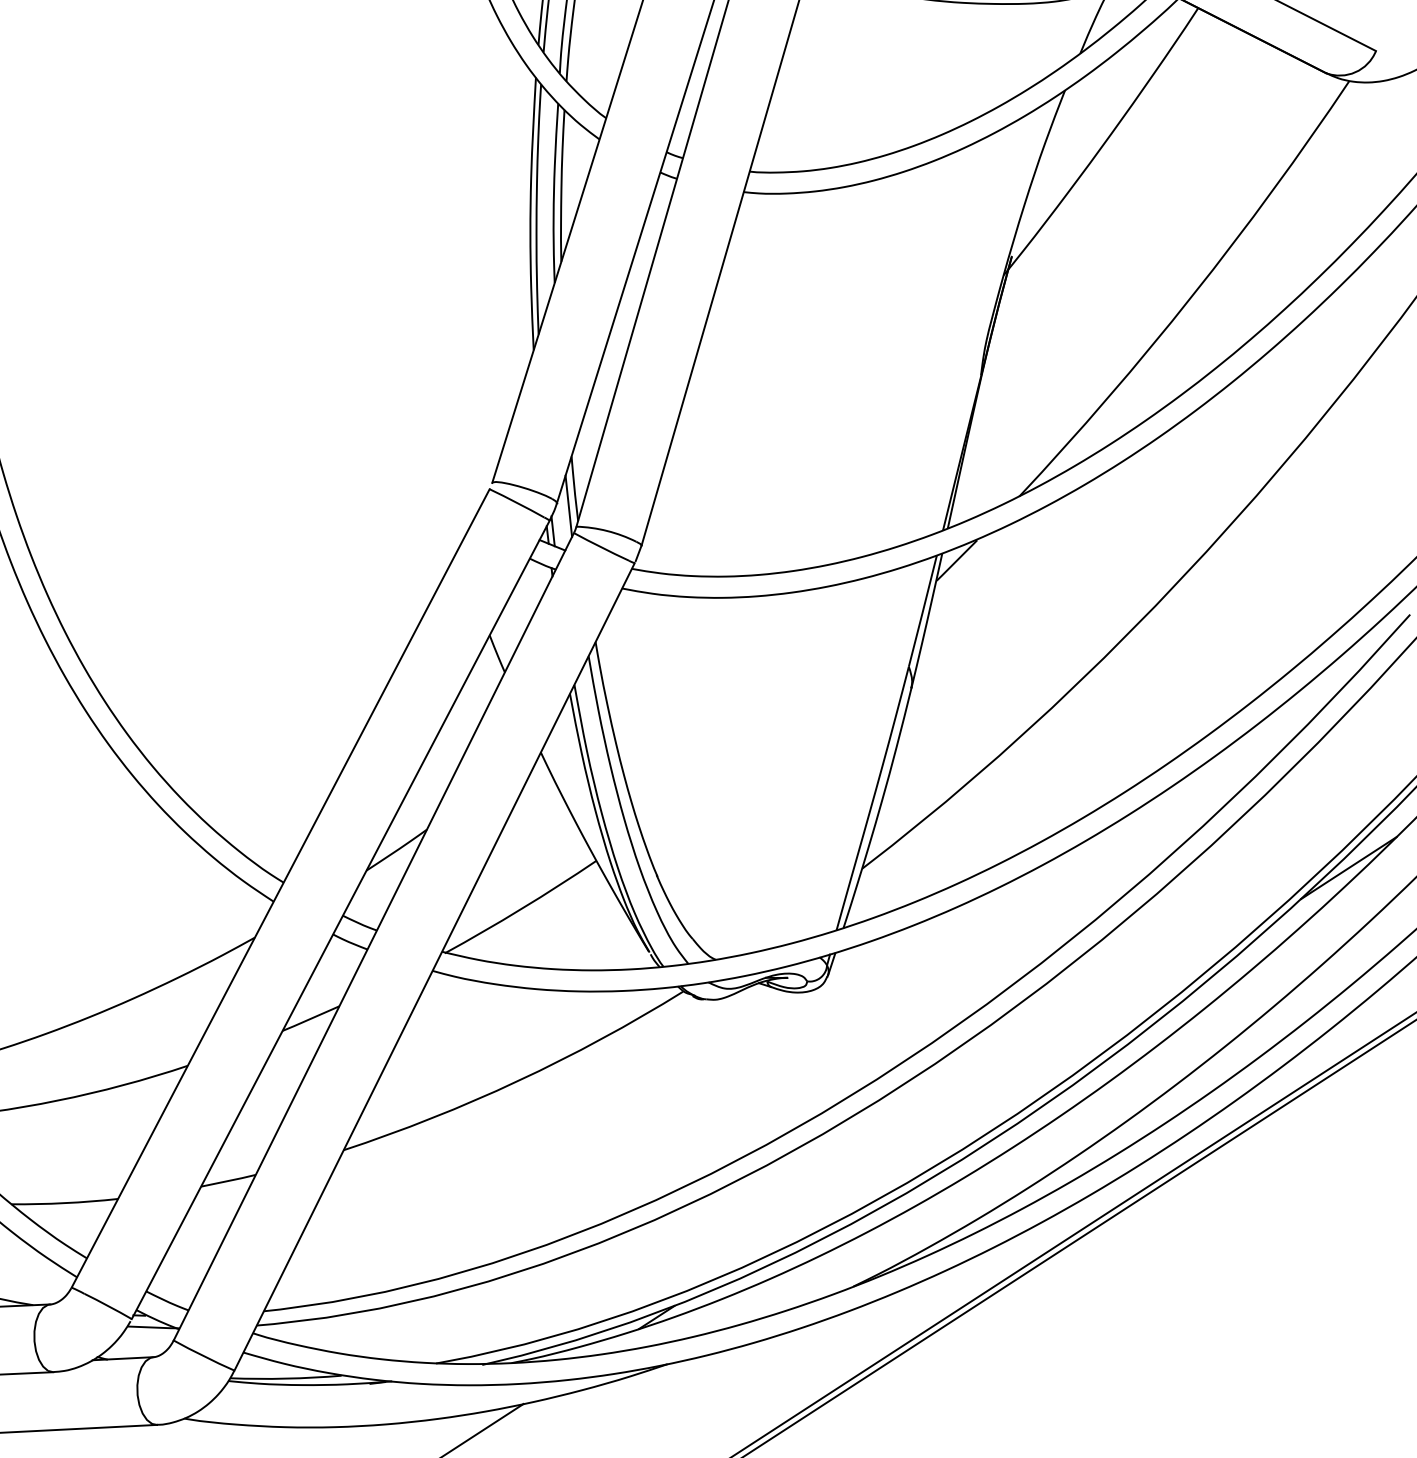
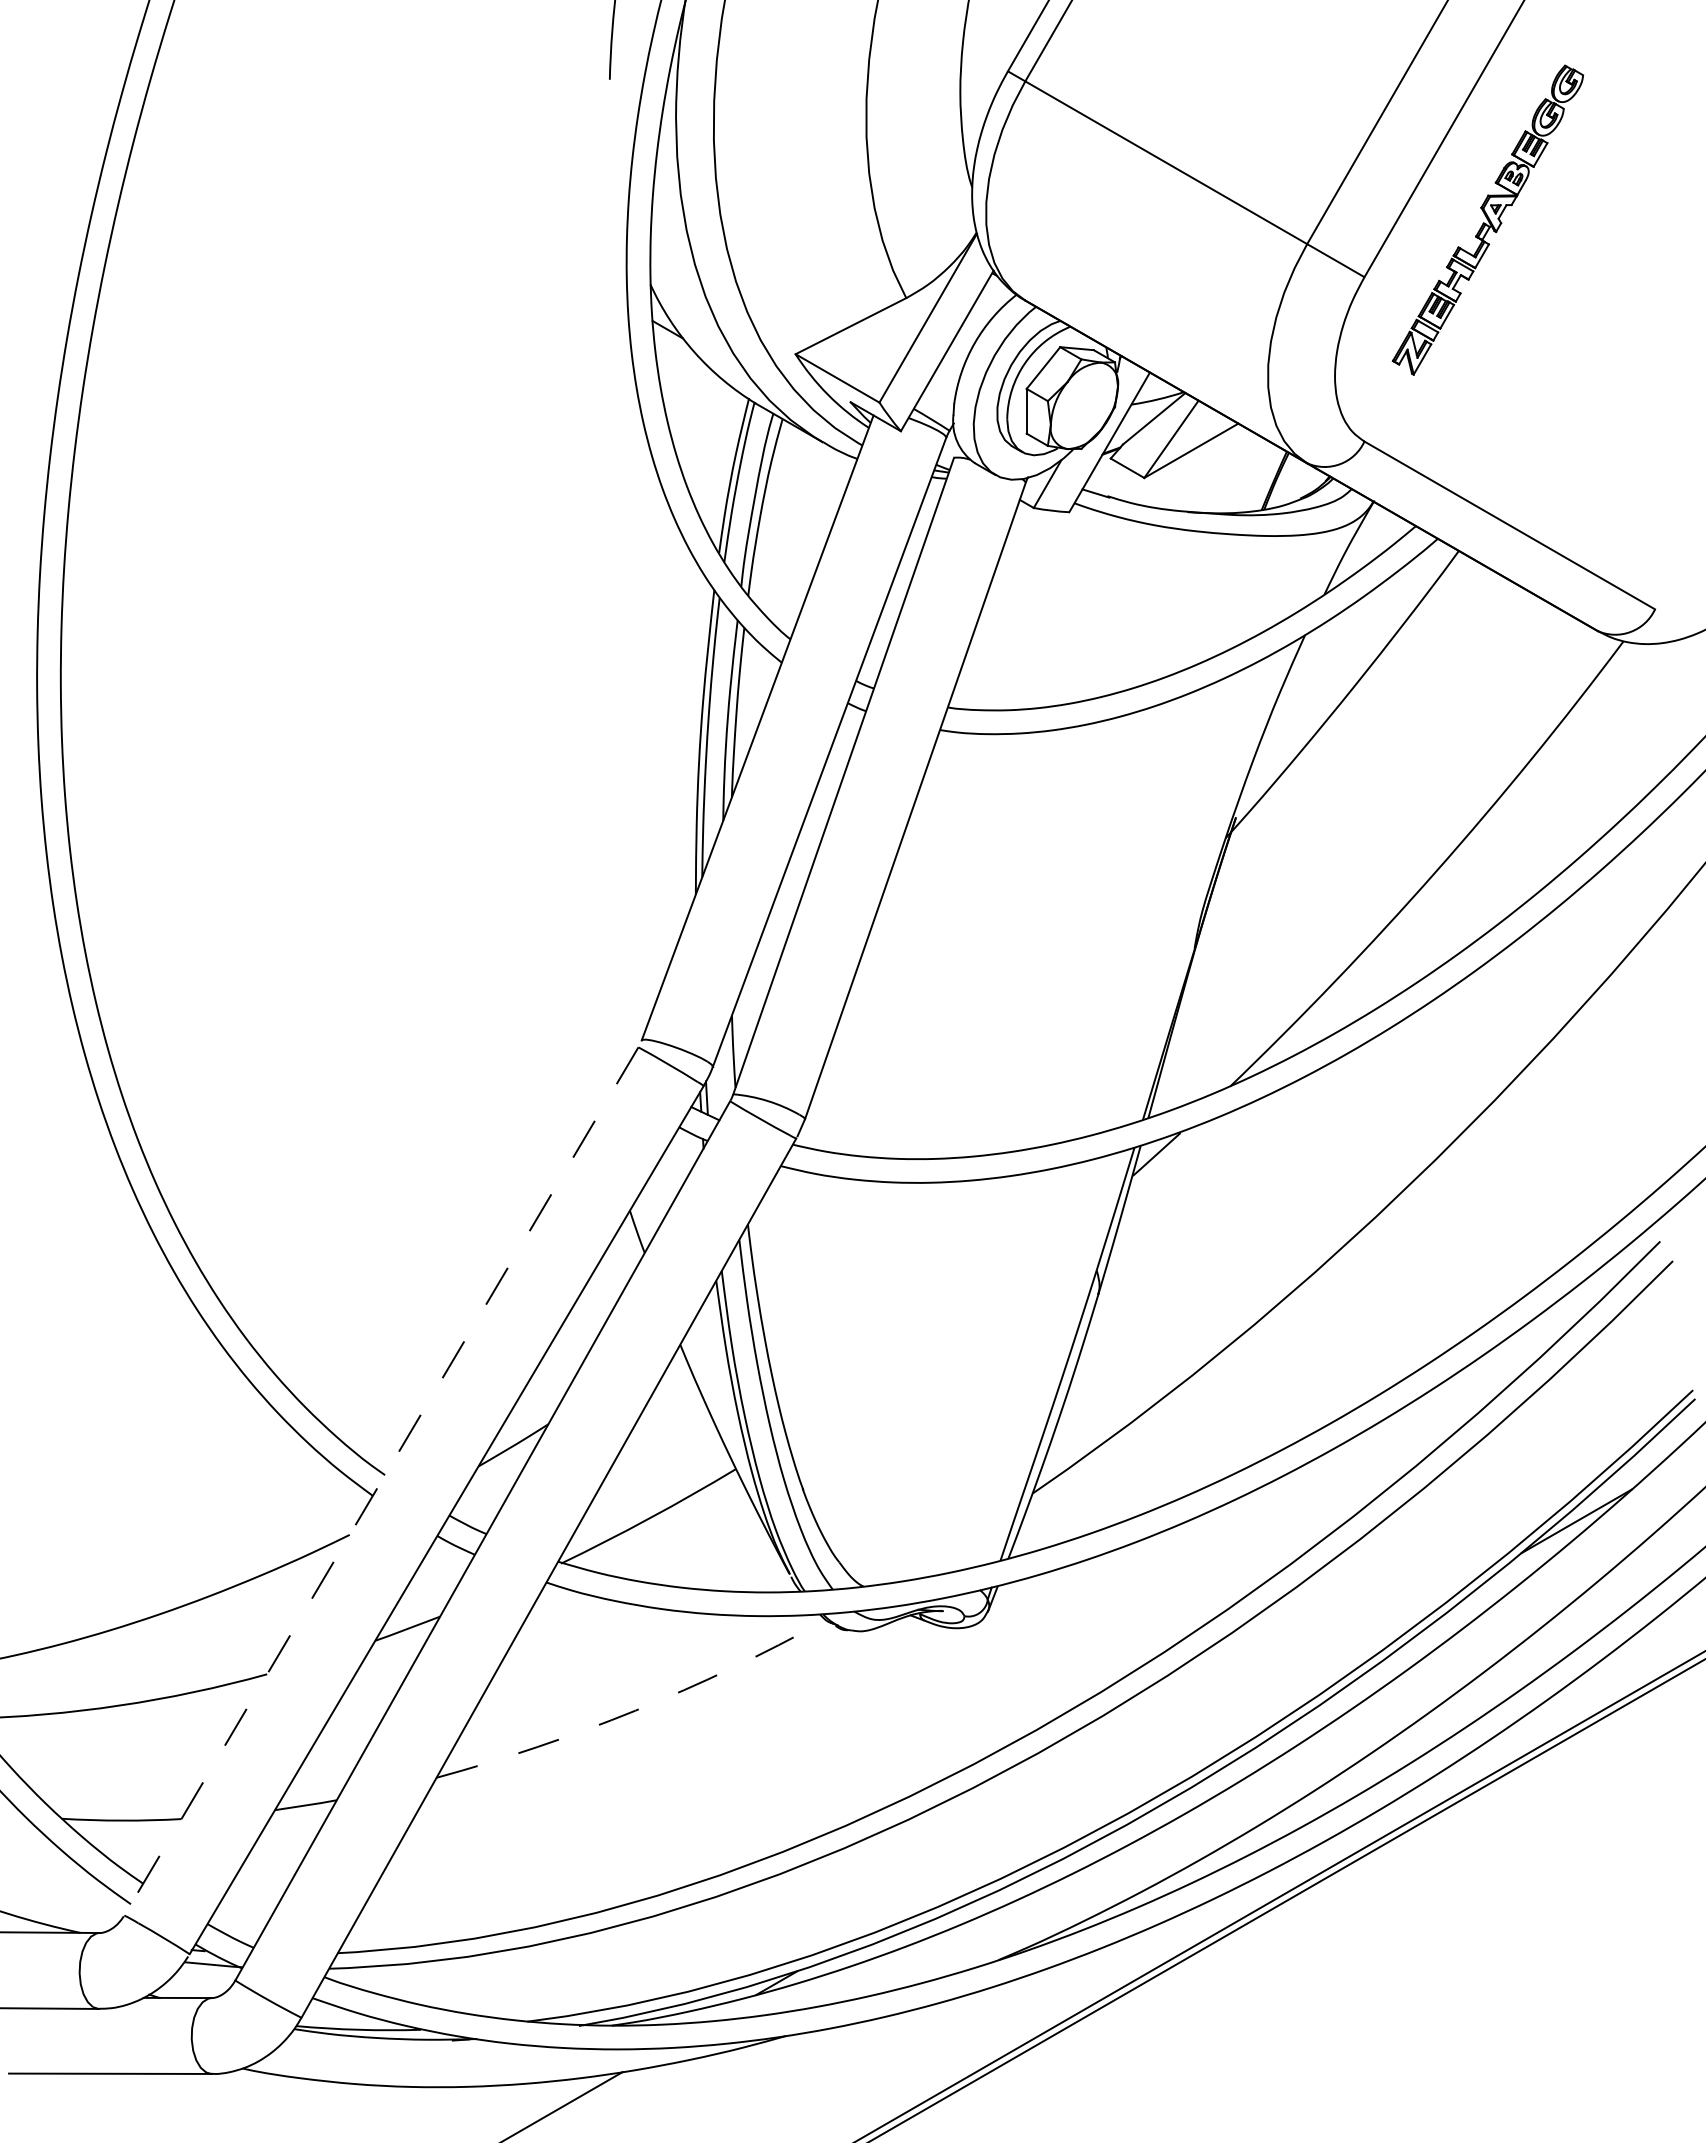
line: (568, 505) -> (725, 1070), removed
line: (280, 888) -> (381, 1481), solid -> dashed
arc: (518, 1080) -> (635, 1710), solid -> dashed

